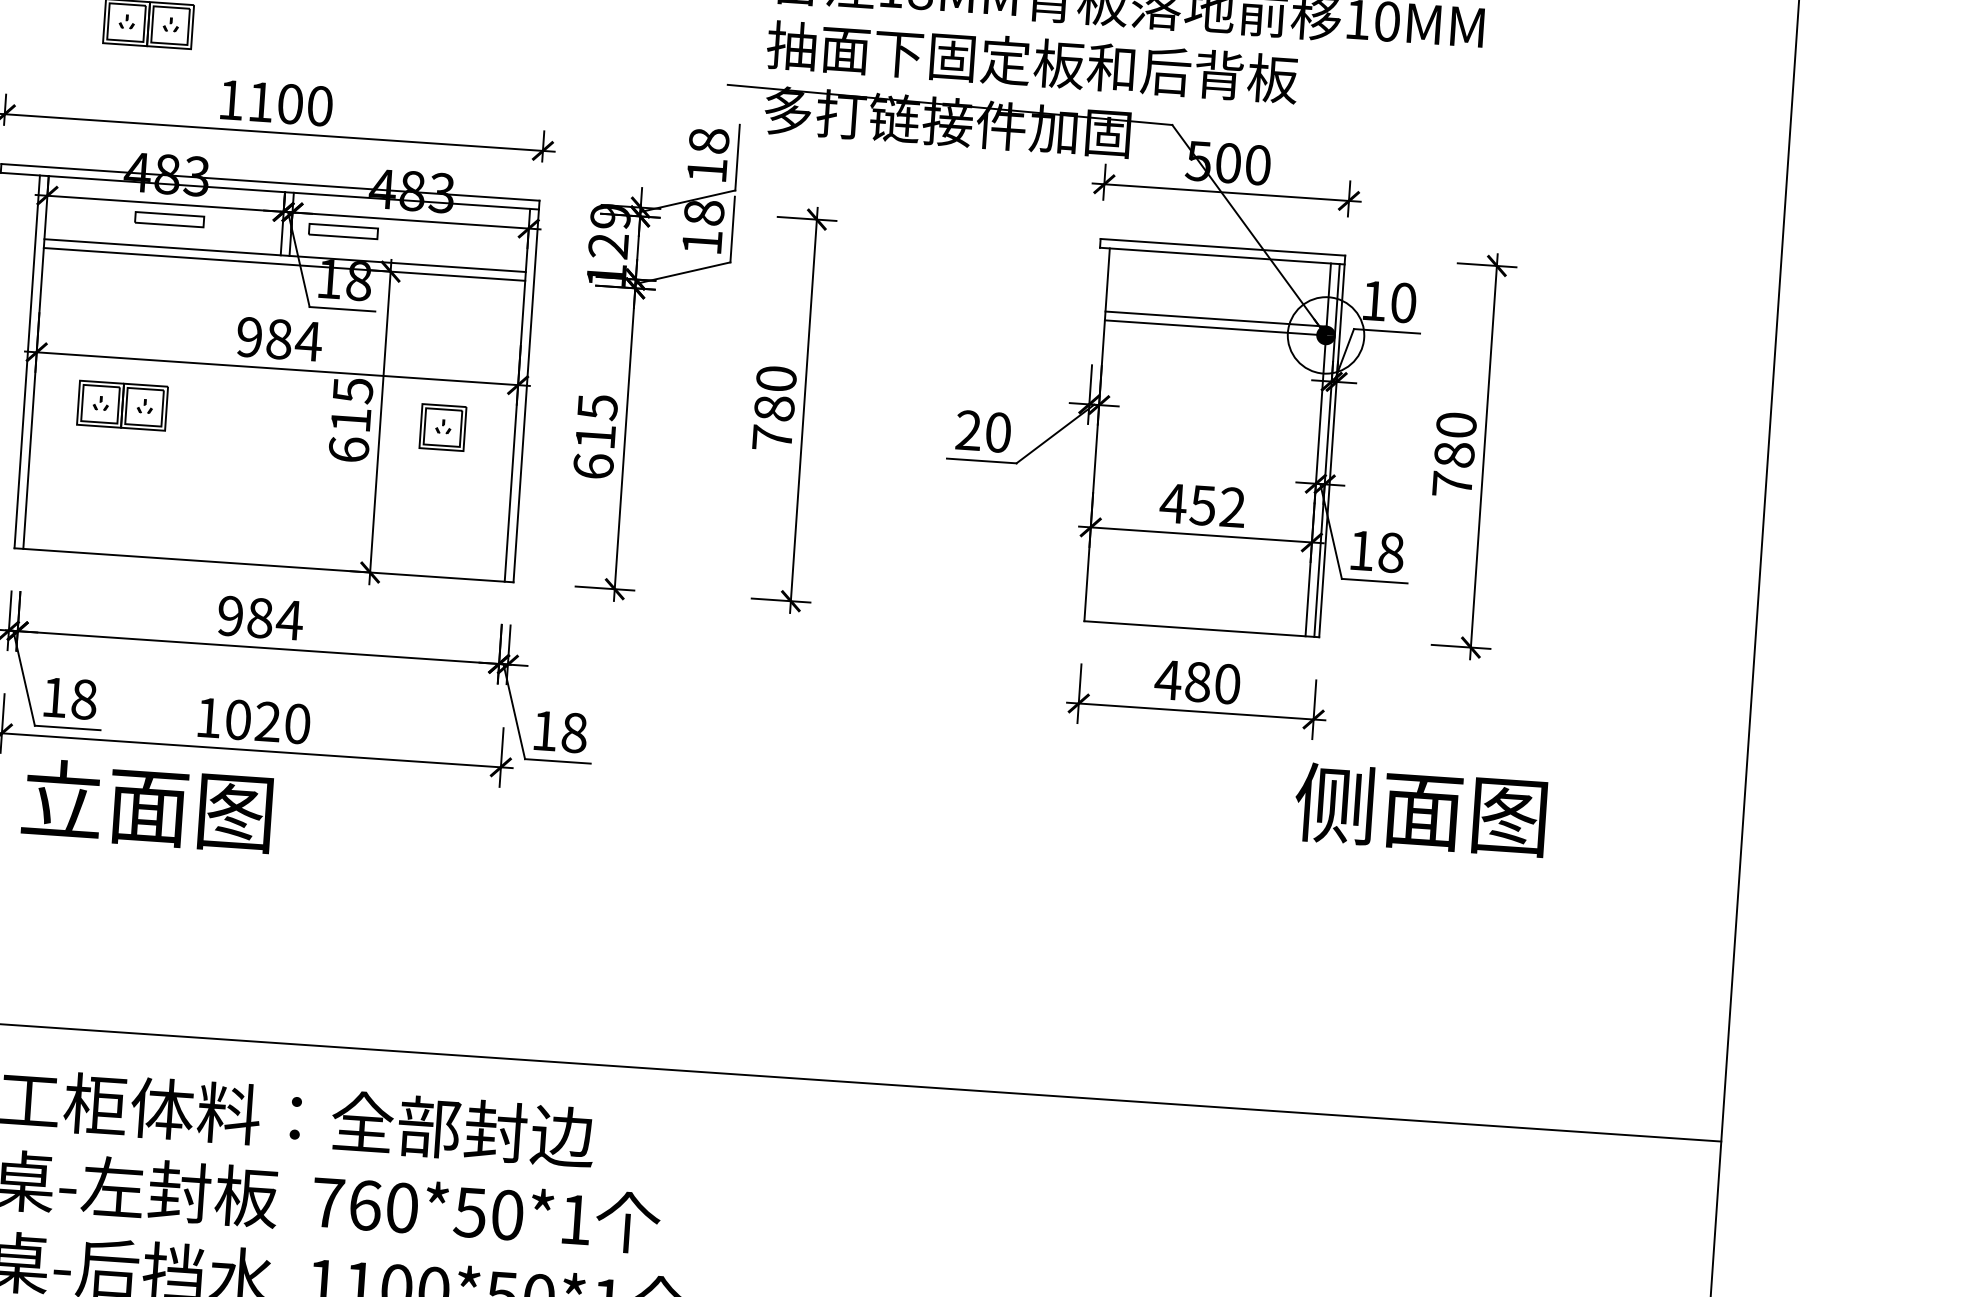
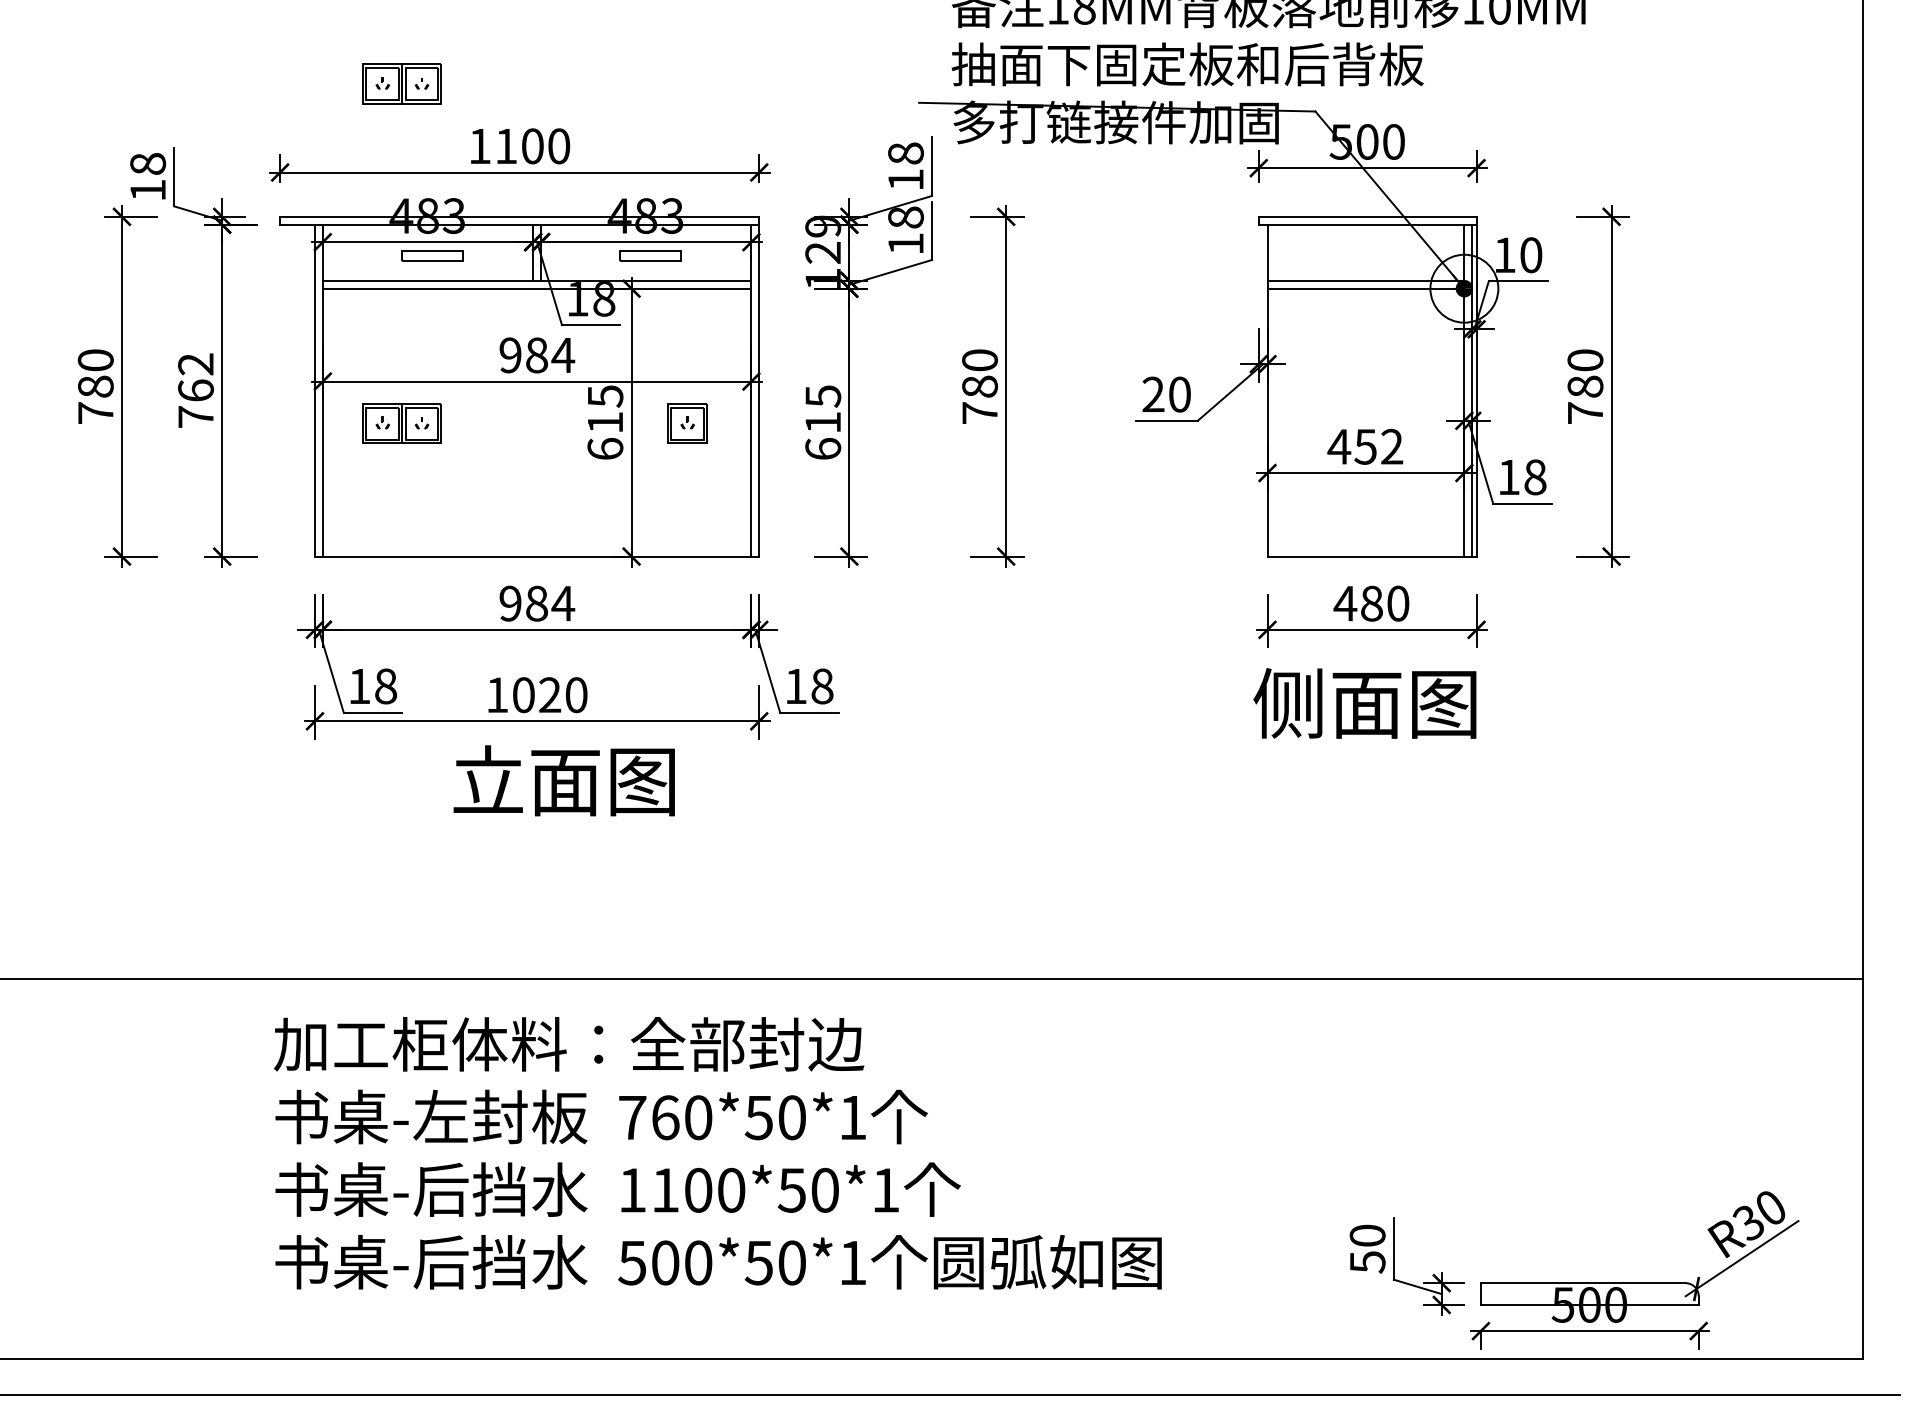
part: (343, 230) -> (650, 255), moved
text: (146, 805) -> (563, 780), moved
text: (1420, 809) -> (1364, 703), moved

